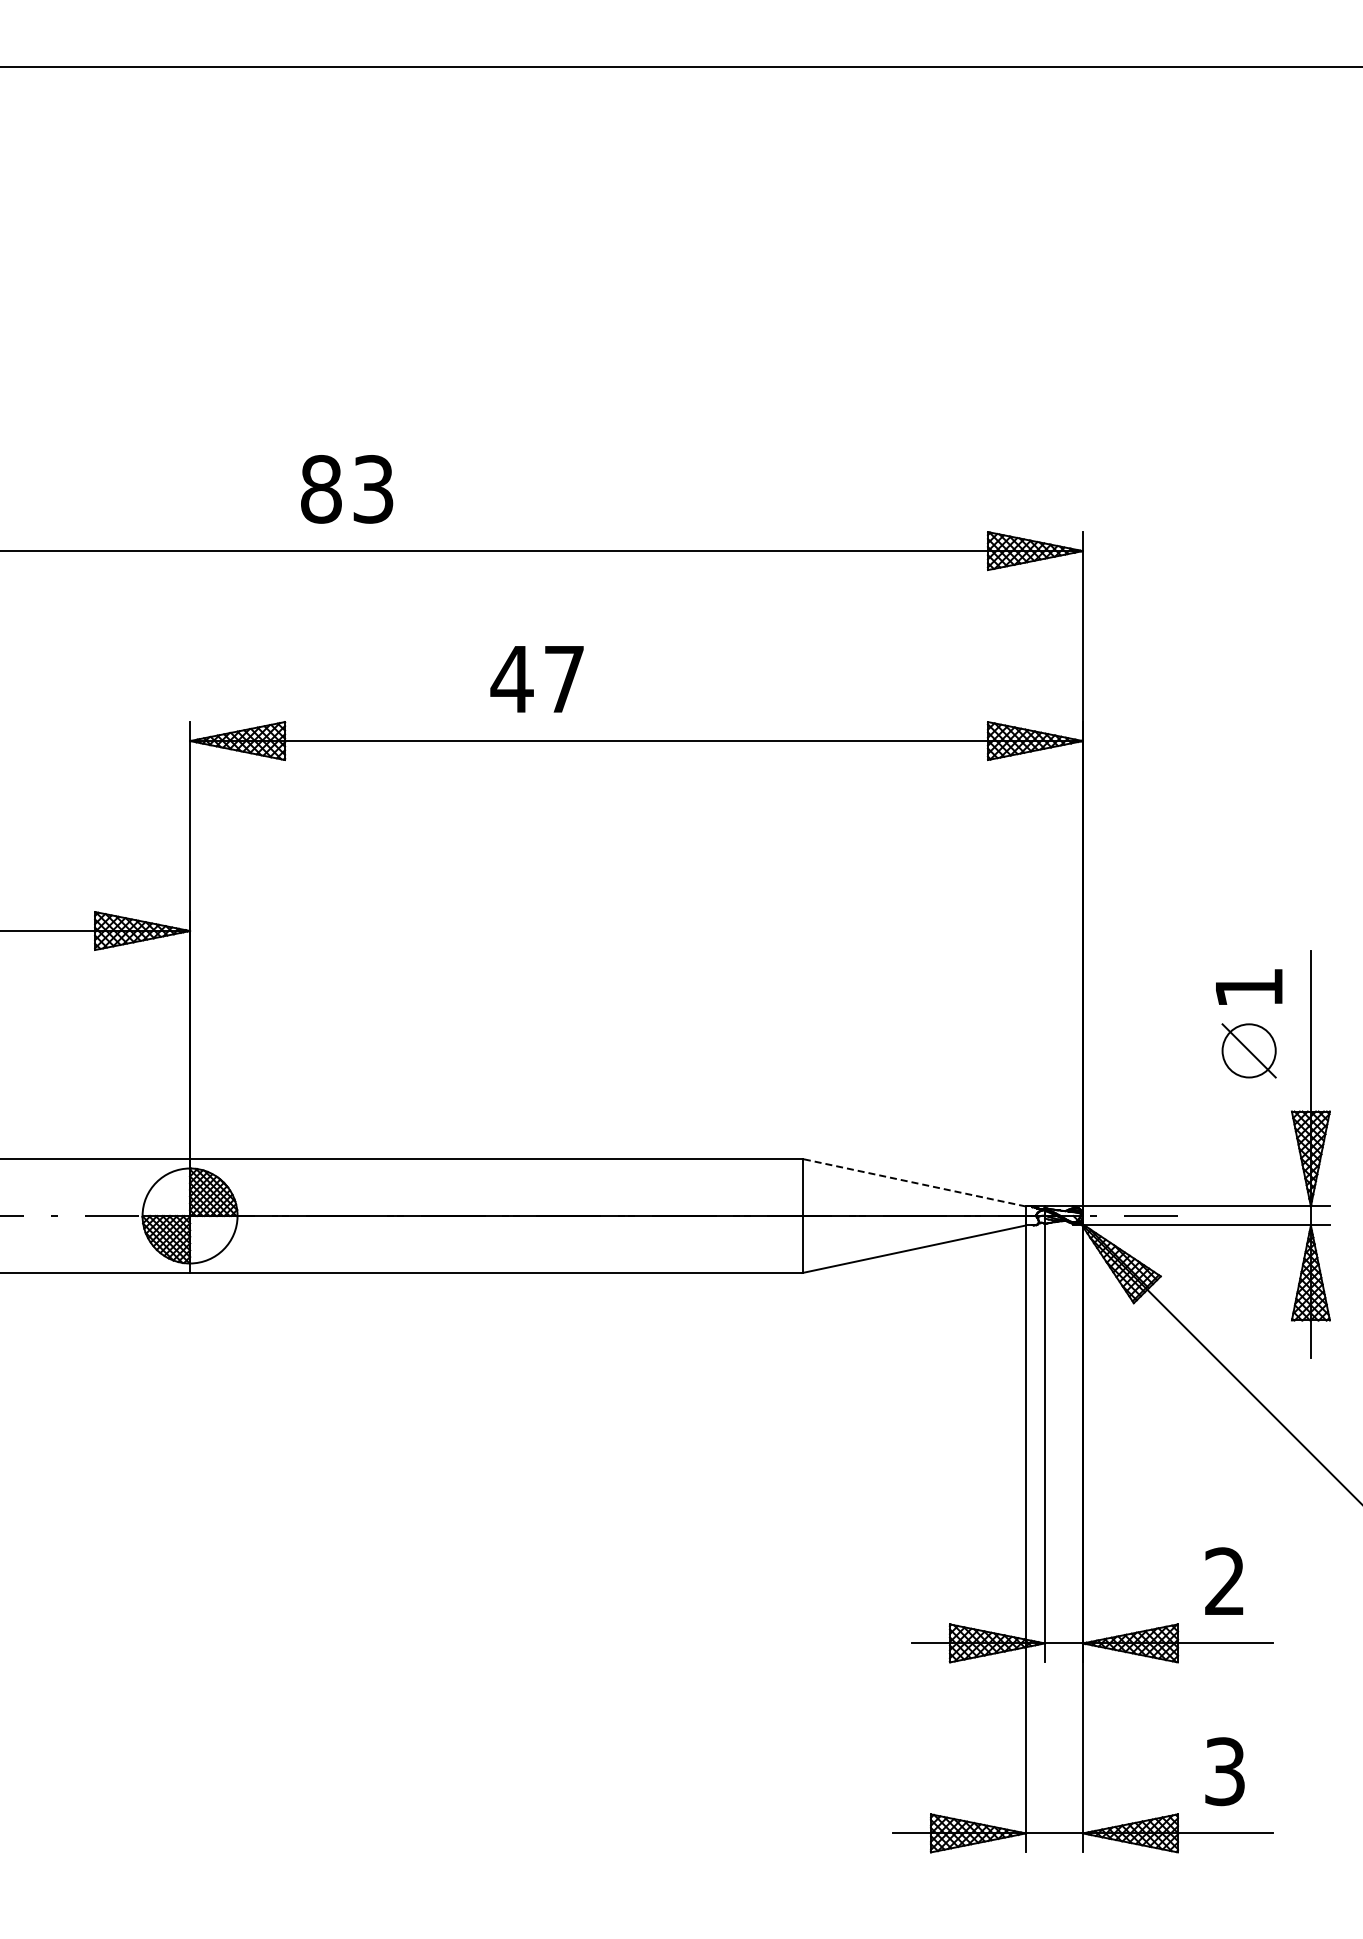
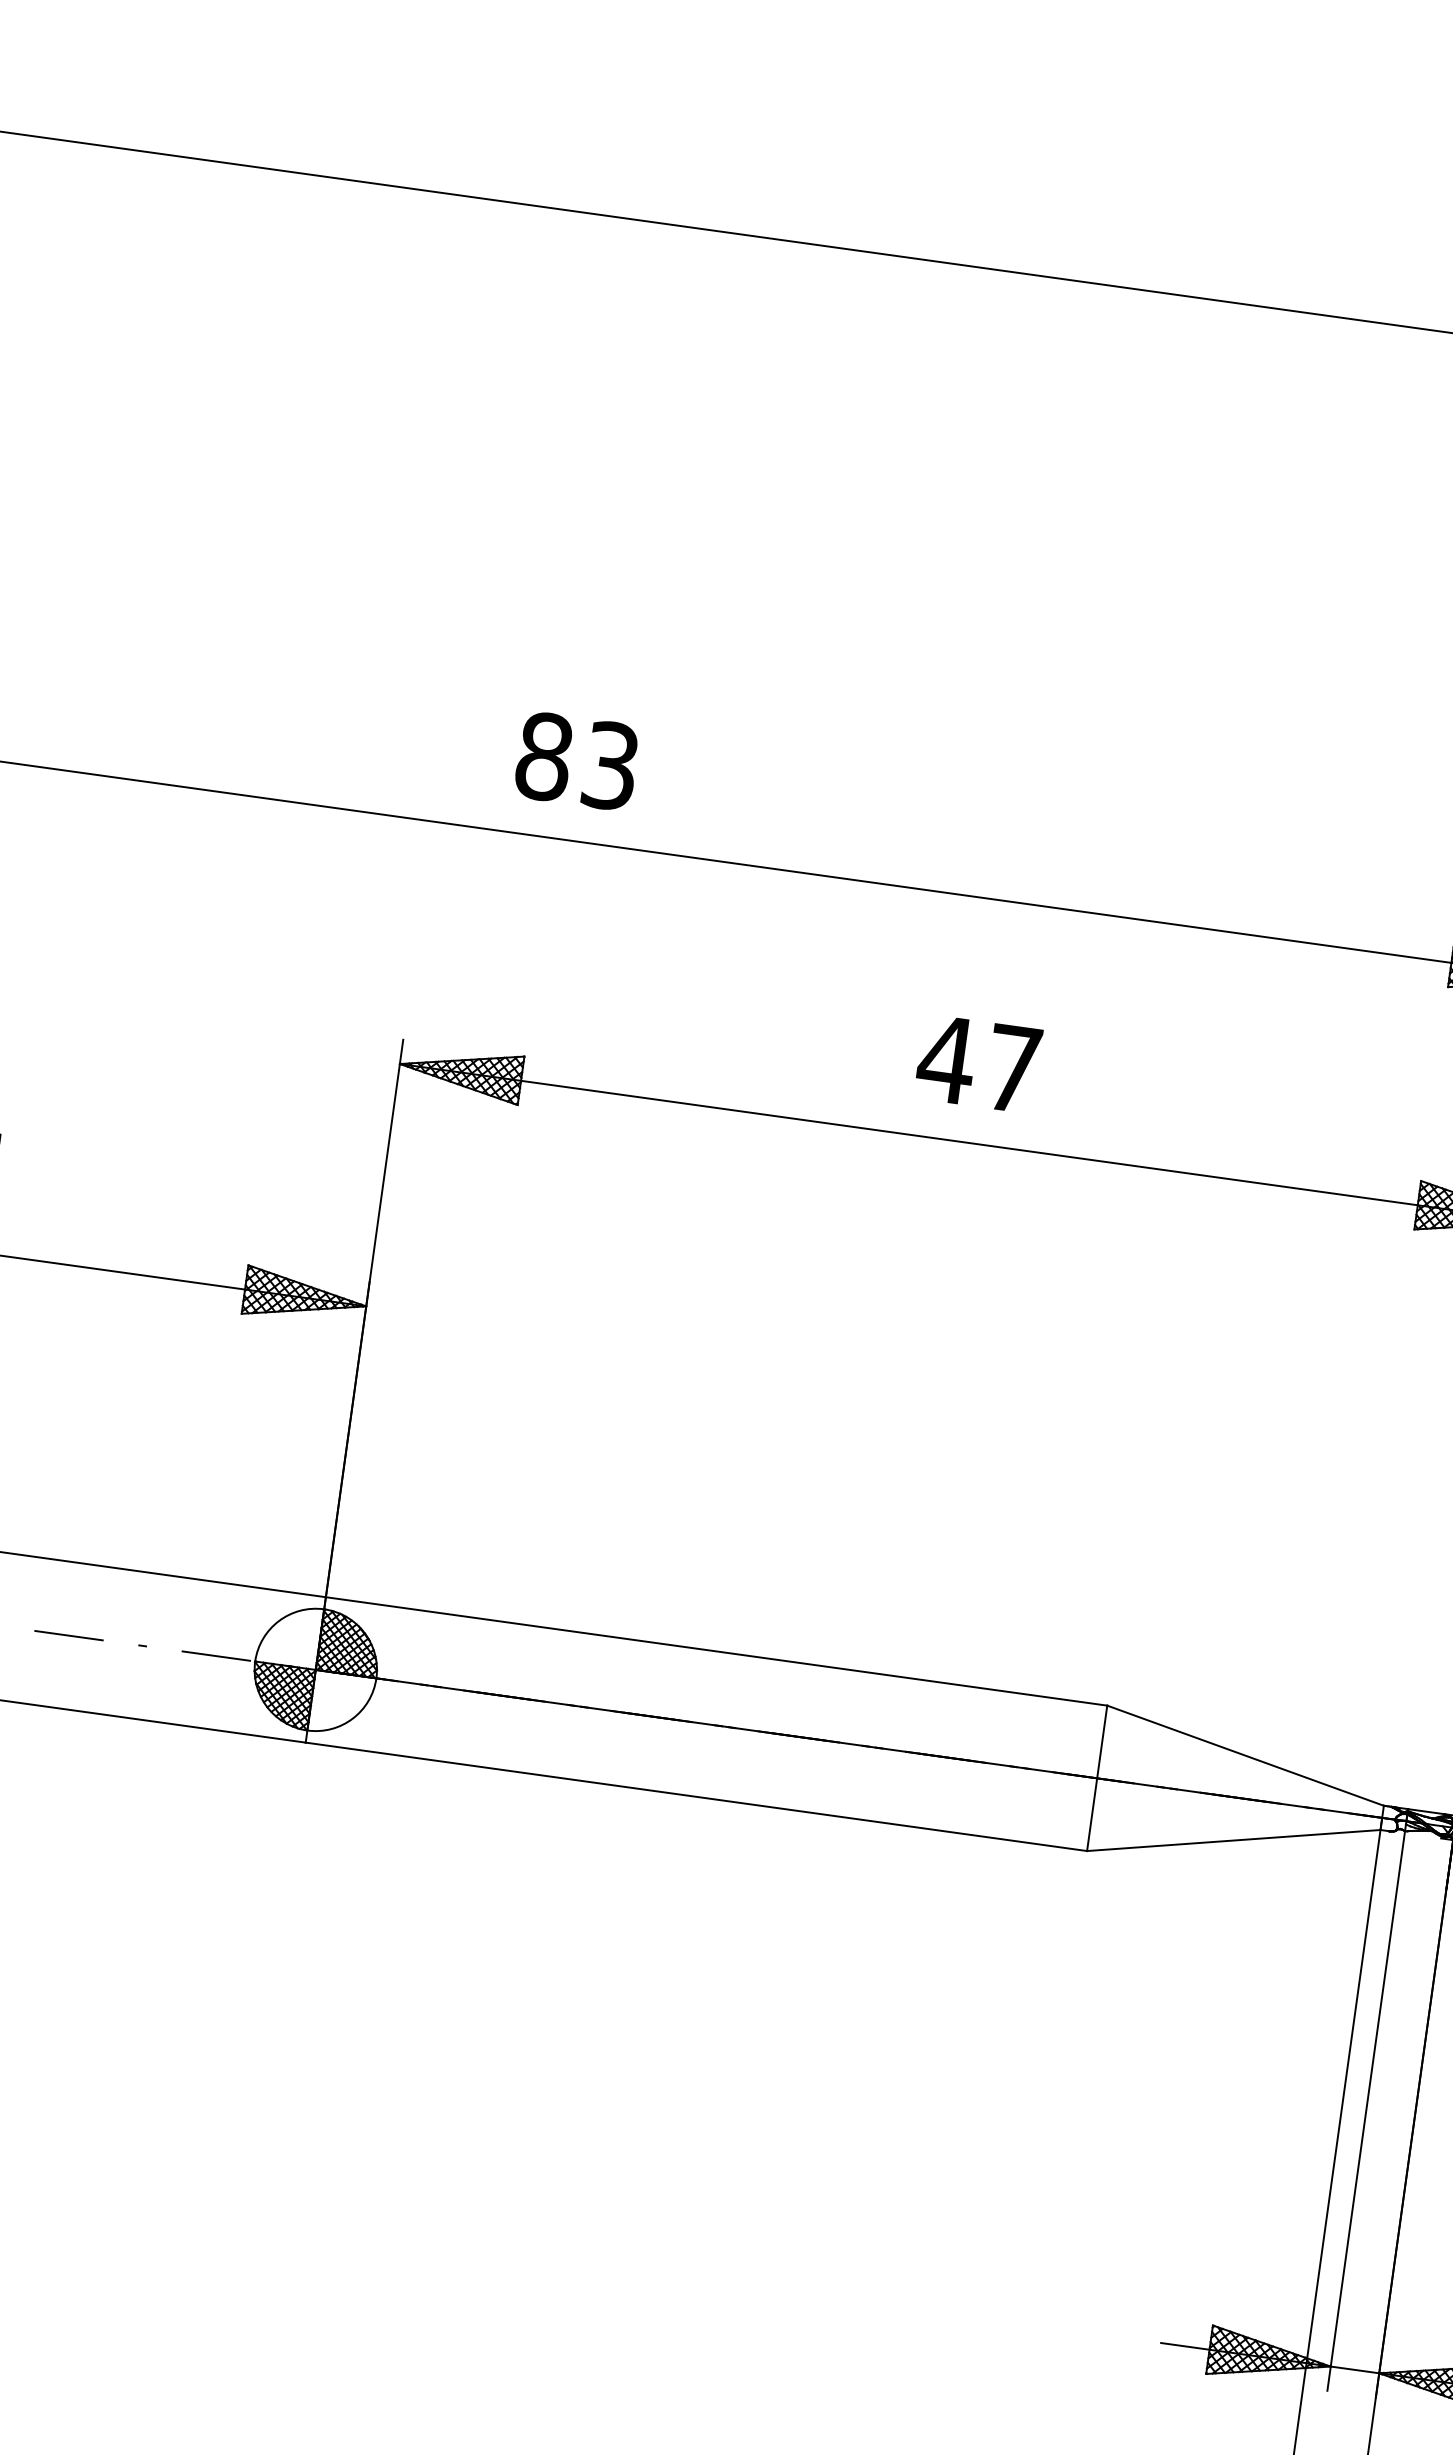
text: (347, 489) -> (577, 761), moved
text: (536, 679) -> (977, 1064), moved
line: (913, 1182) -> (1244, 1755), dashed -> solid

